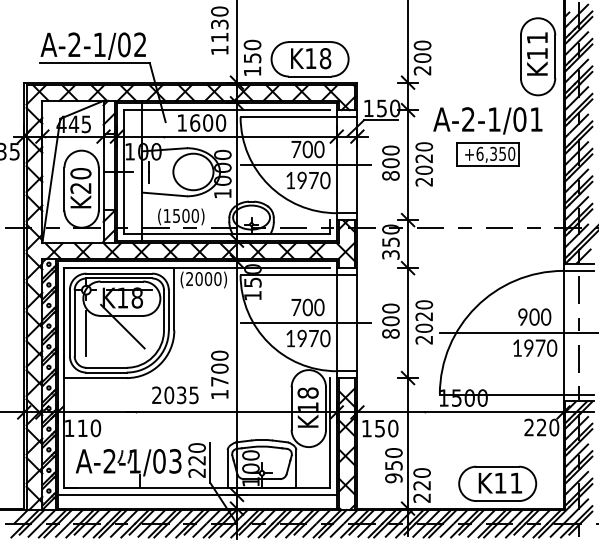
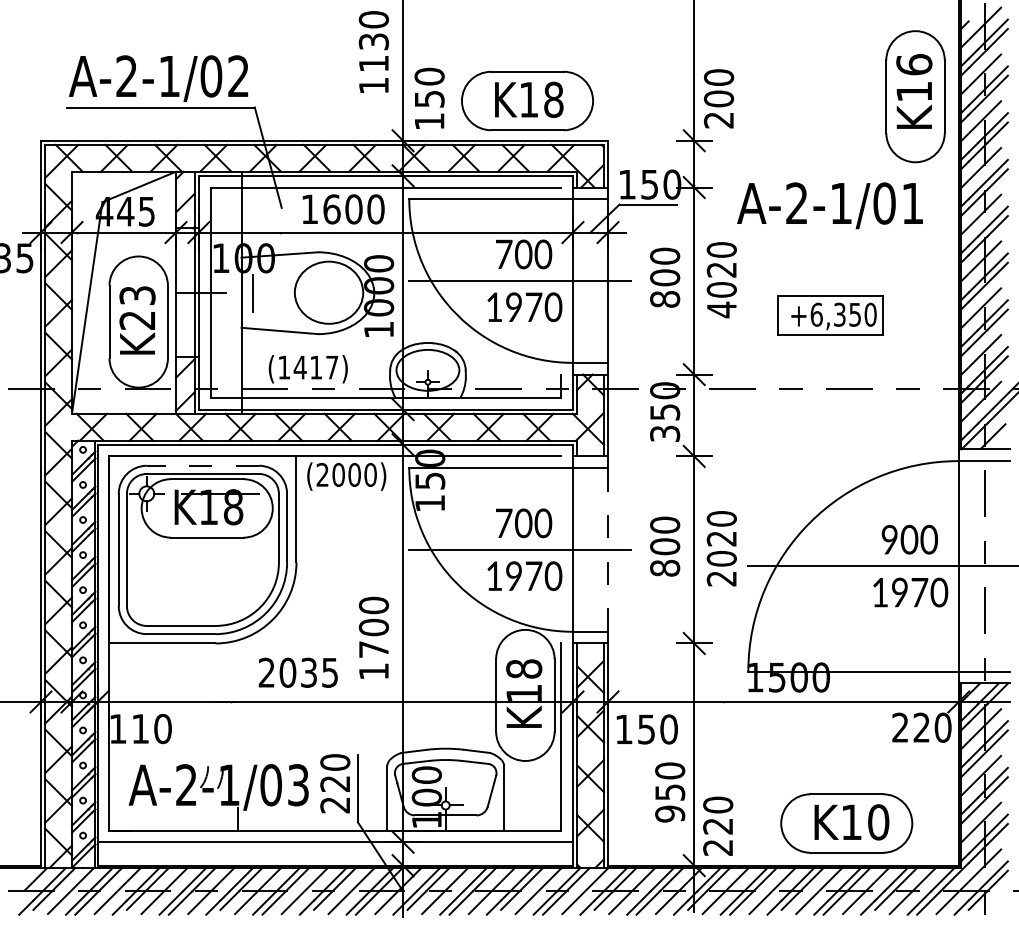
text: (536, 37) -> (912, 63), K11 -> K16
part: (487, 154) -> (829, 315), moved
text: (80, 173) -> (136, 295), K20 -> K23
text: (423, 181) -> (720, 308), 2020 -> 4020
text: (185, 215) -> (315, 366), (1500) -> (1417)
line: (119, 273) -> (203, 465), solid -> dashed
line: (357, 322) -> (608, 548), solid -> dashed
line: (122, 326) -> (208, 555), removed
line: (86, 333) -> (147, 567), removed
text: (516, 482) -> (878, 821), K11 -> K10

